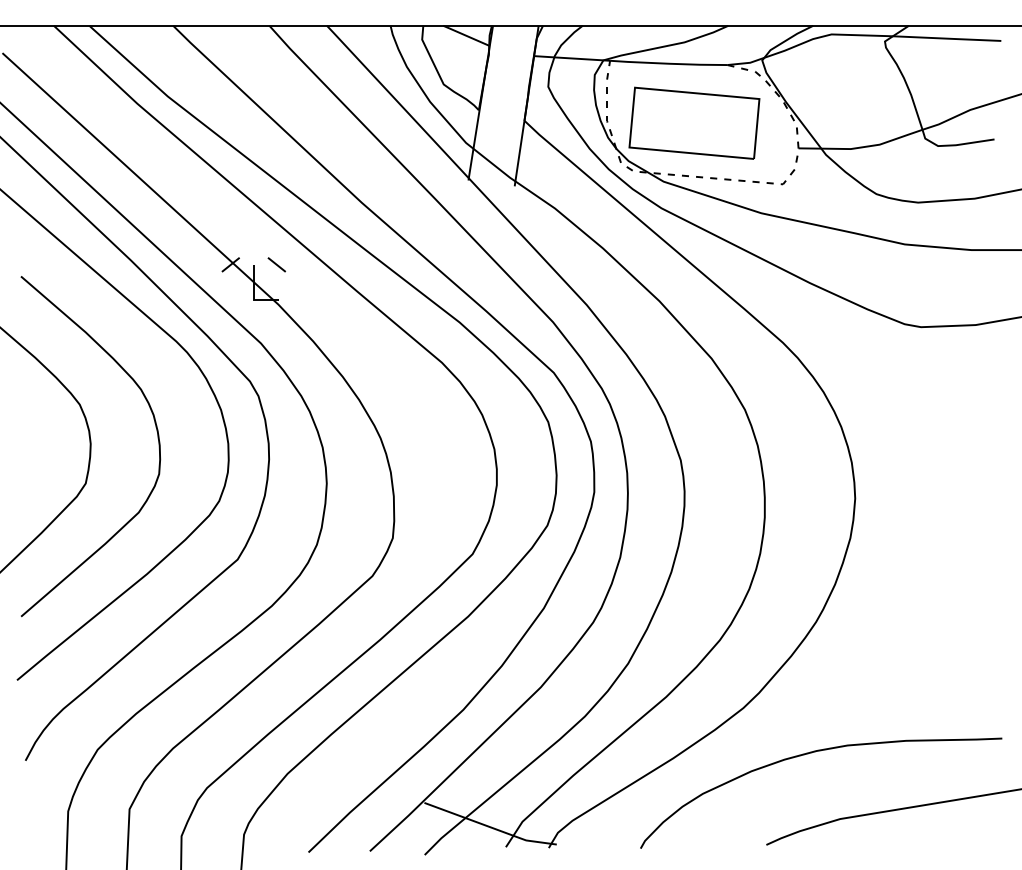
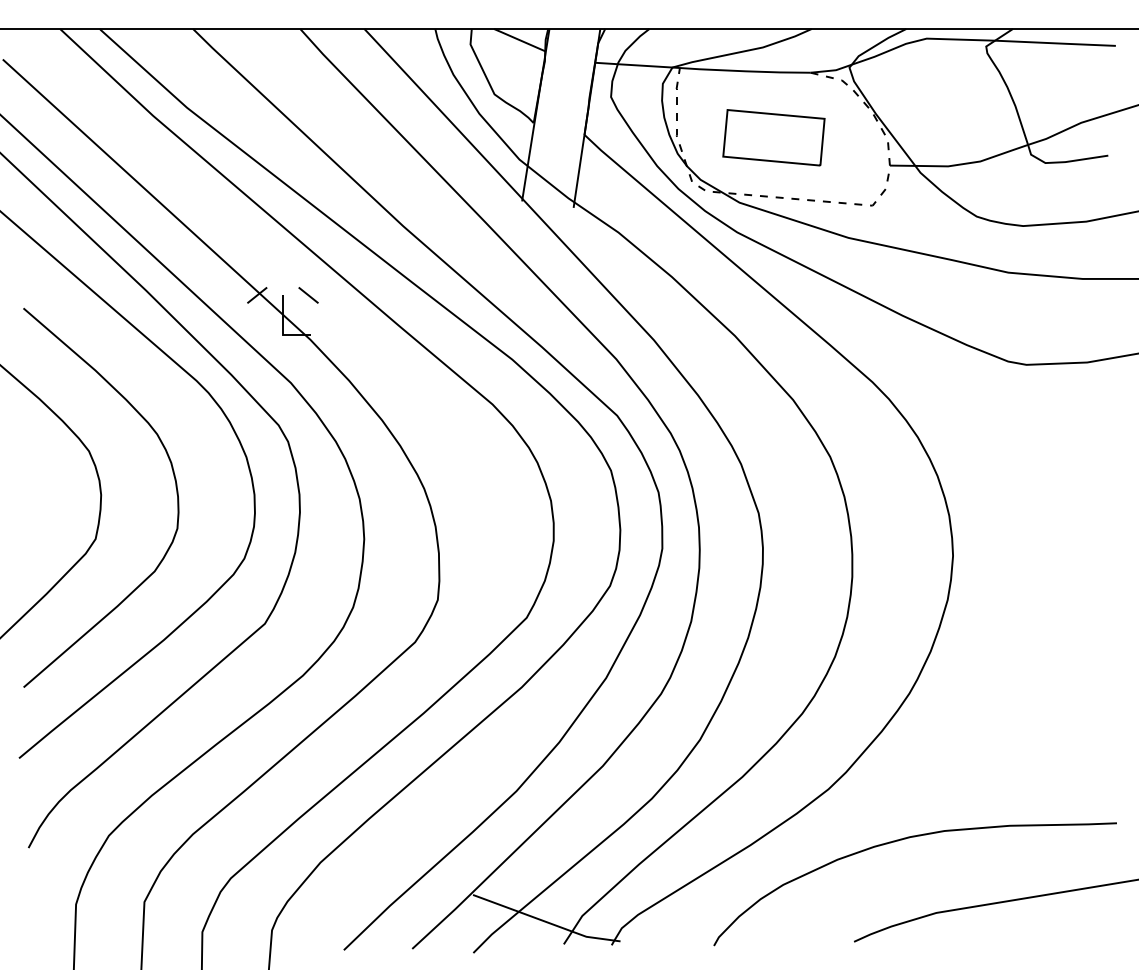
part: (694, 123) -> (773, 137), size x0.7

